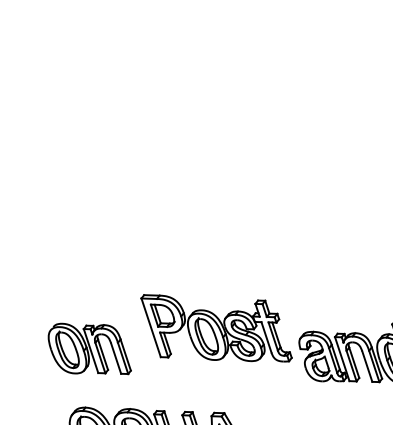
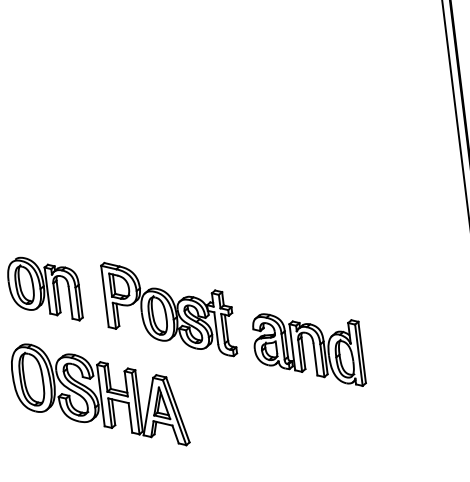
part: (216, 328) -> (169, 309), moved

